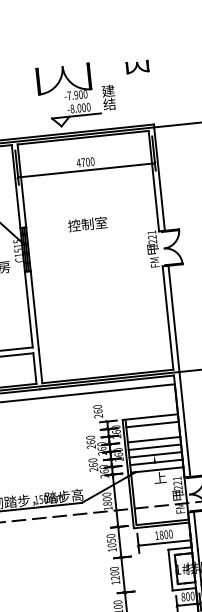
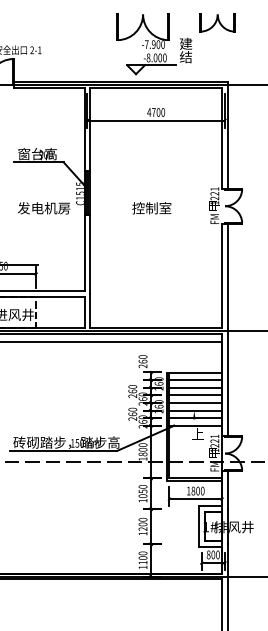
part: (137, 66) -> (217, 22), size x1.67
text: (87, 224) -> (151, 208), moved
line: (153, 431) -> (195, 387), added

